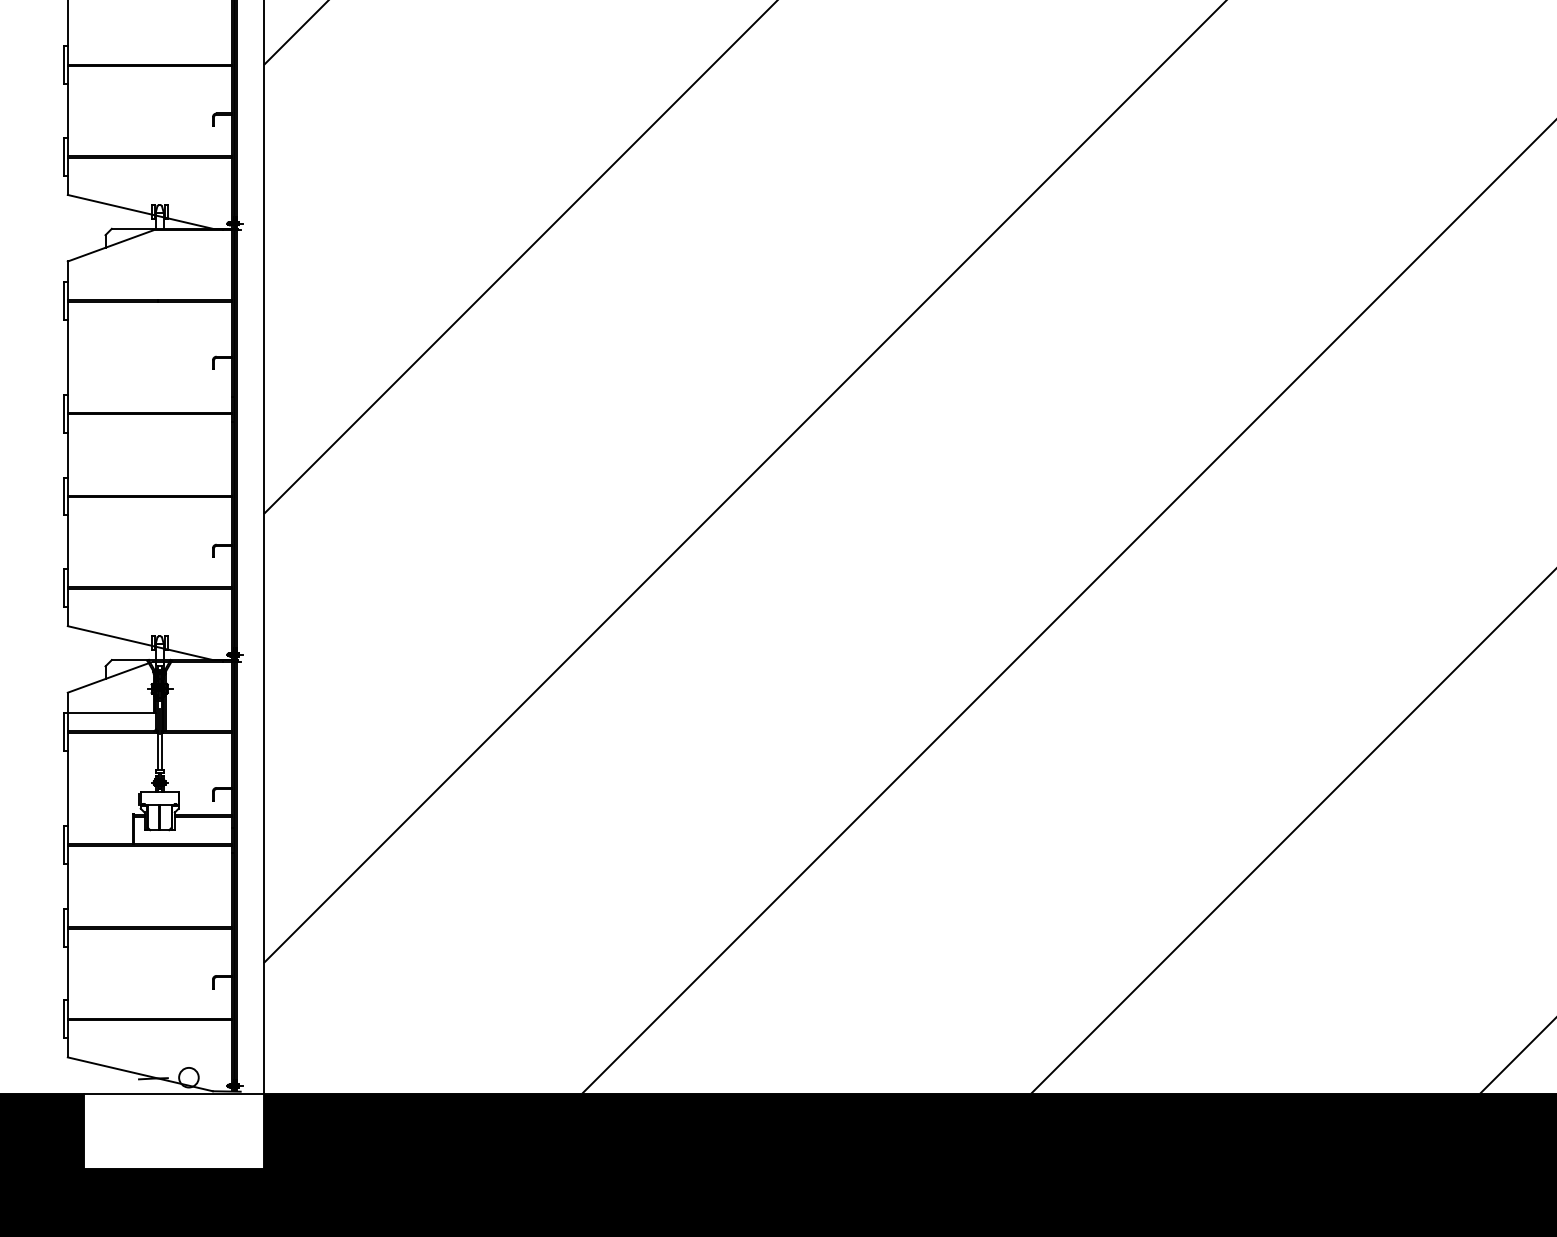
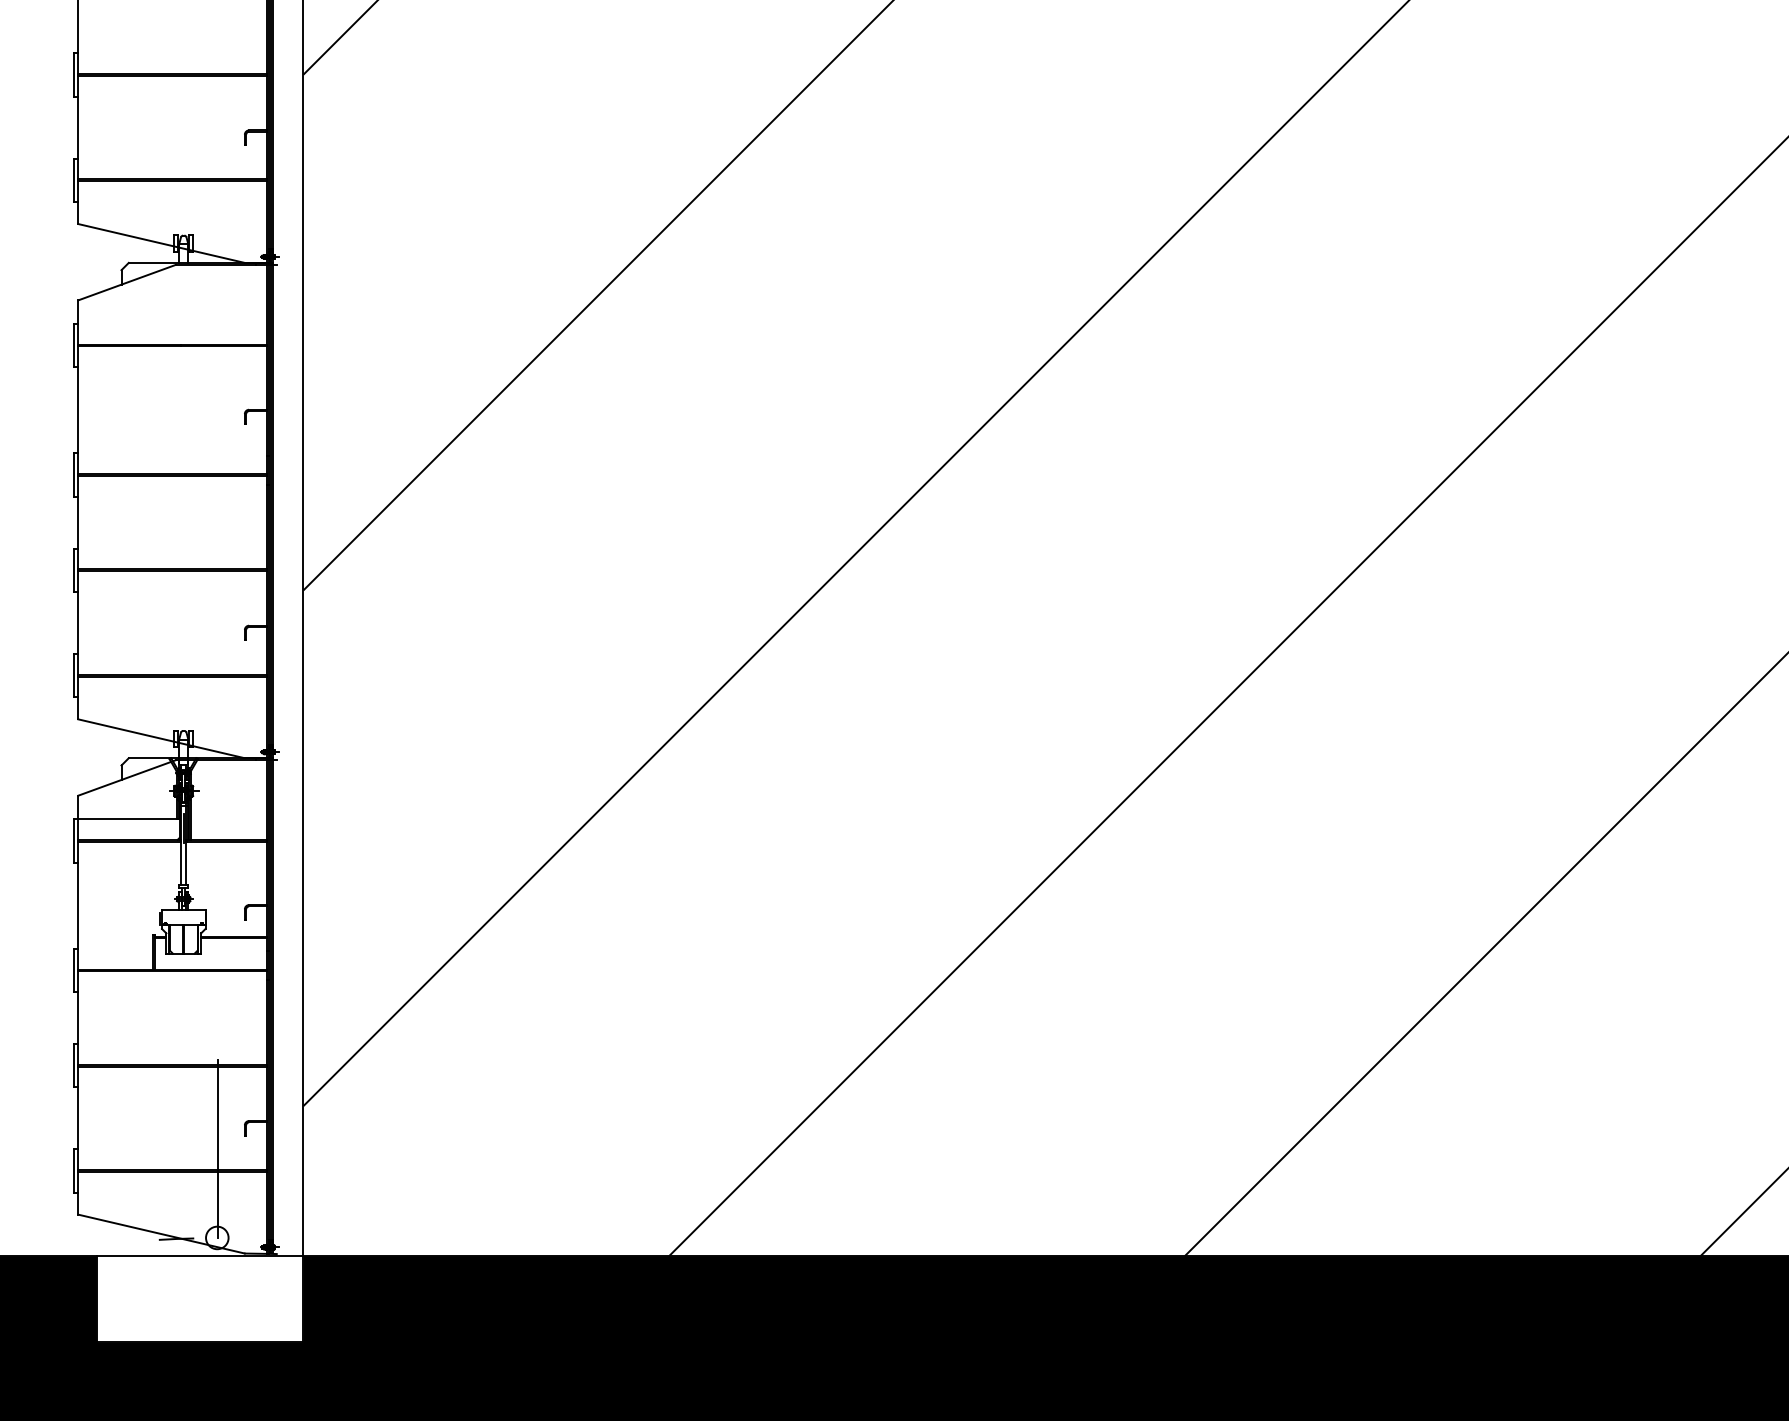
line: (189, 1000) -> (217, 1149), added

